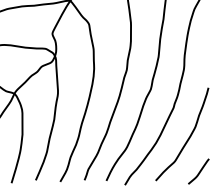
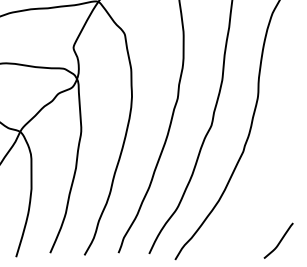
curve: (188, 137) -> (264, 193), removed

